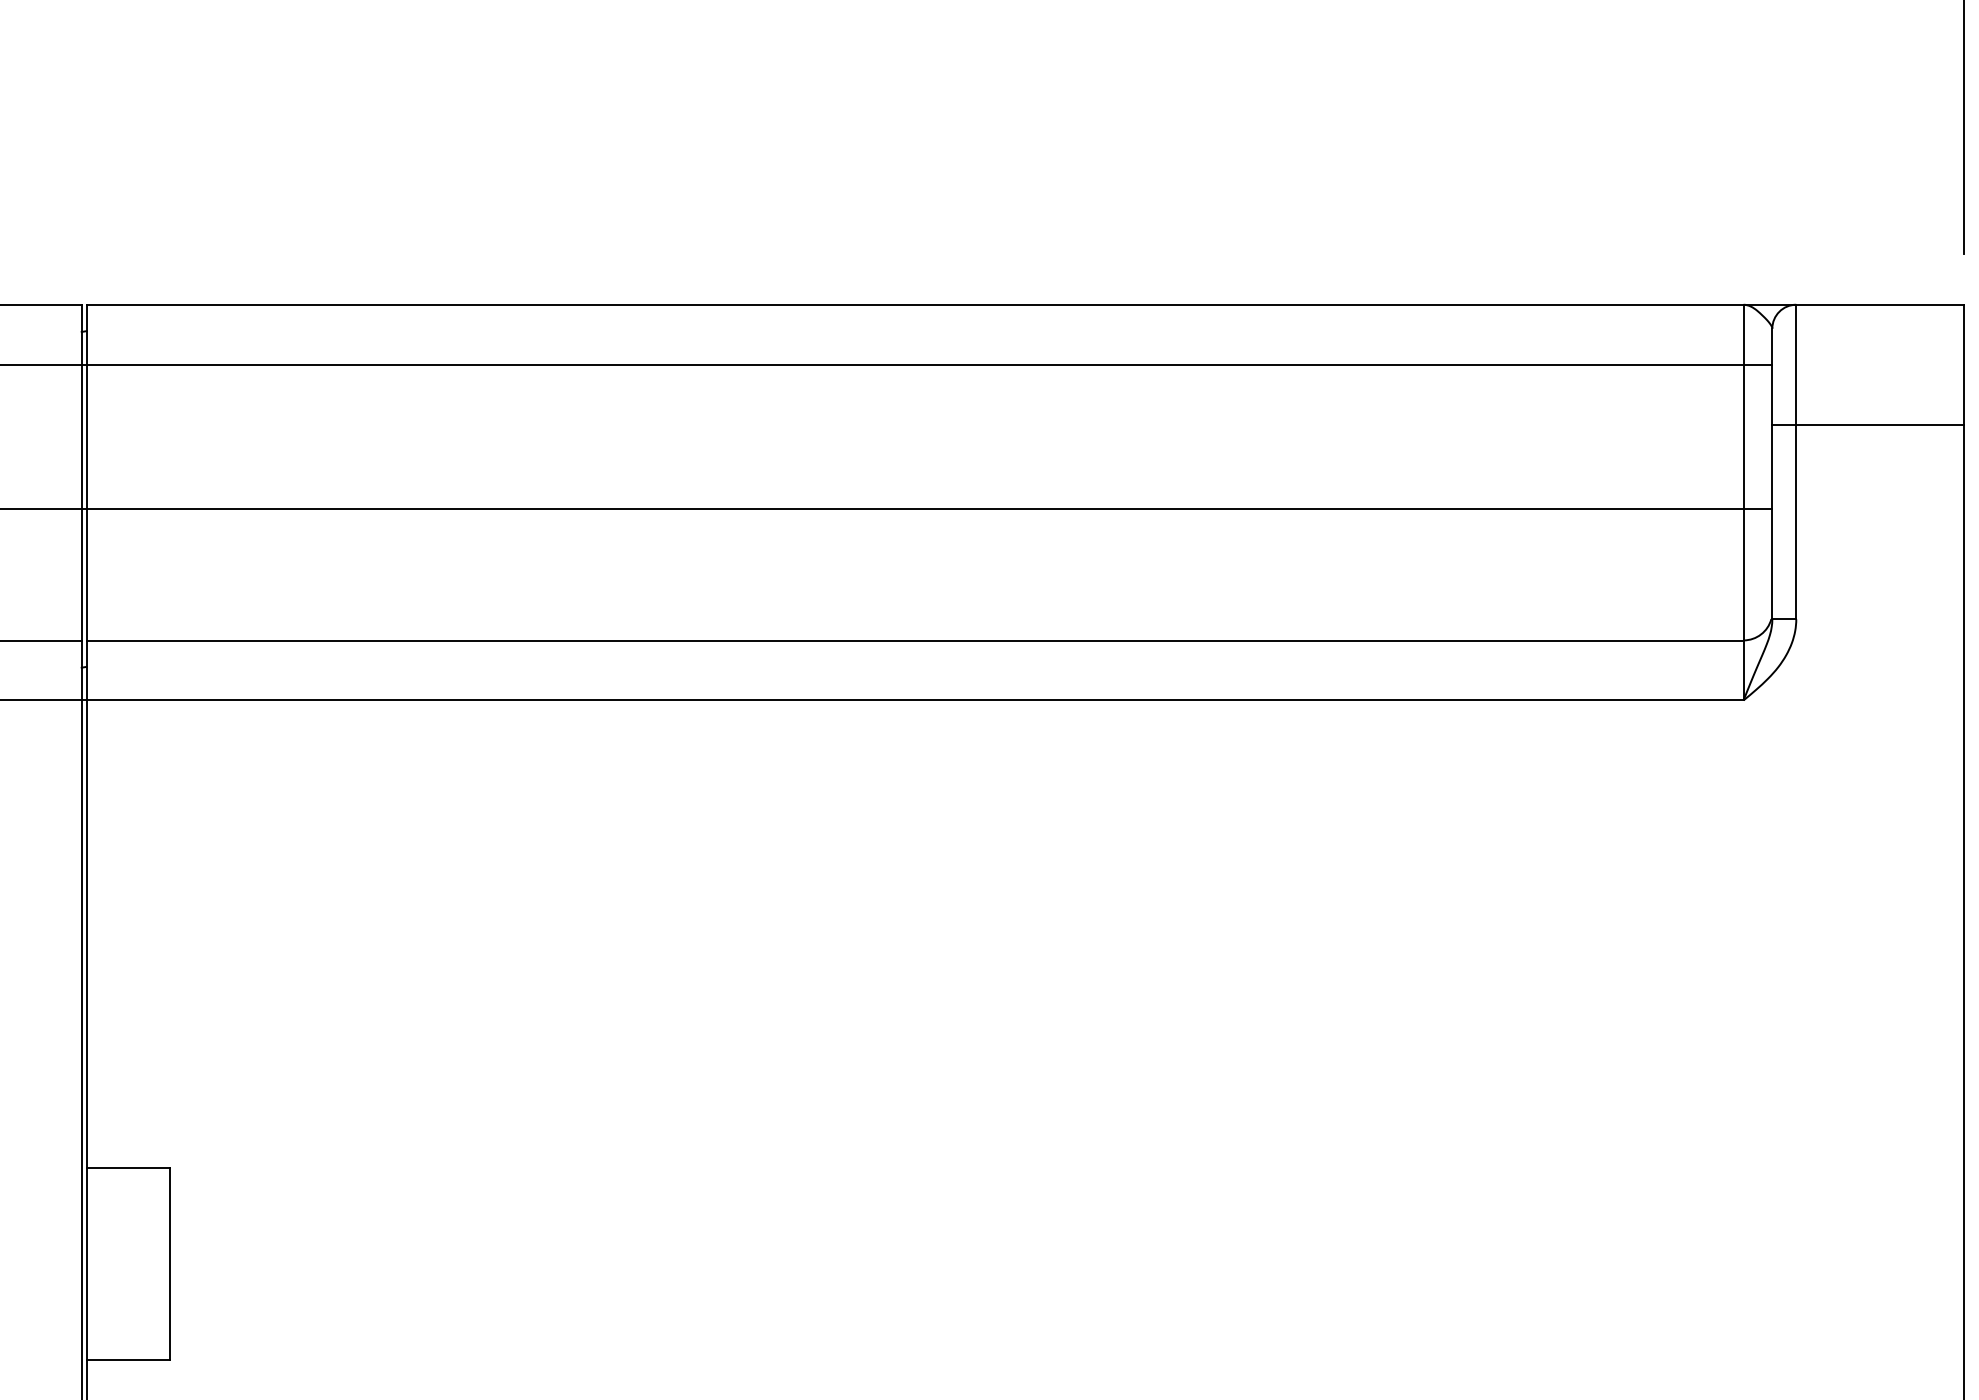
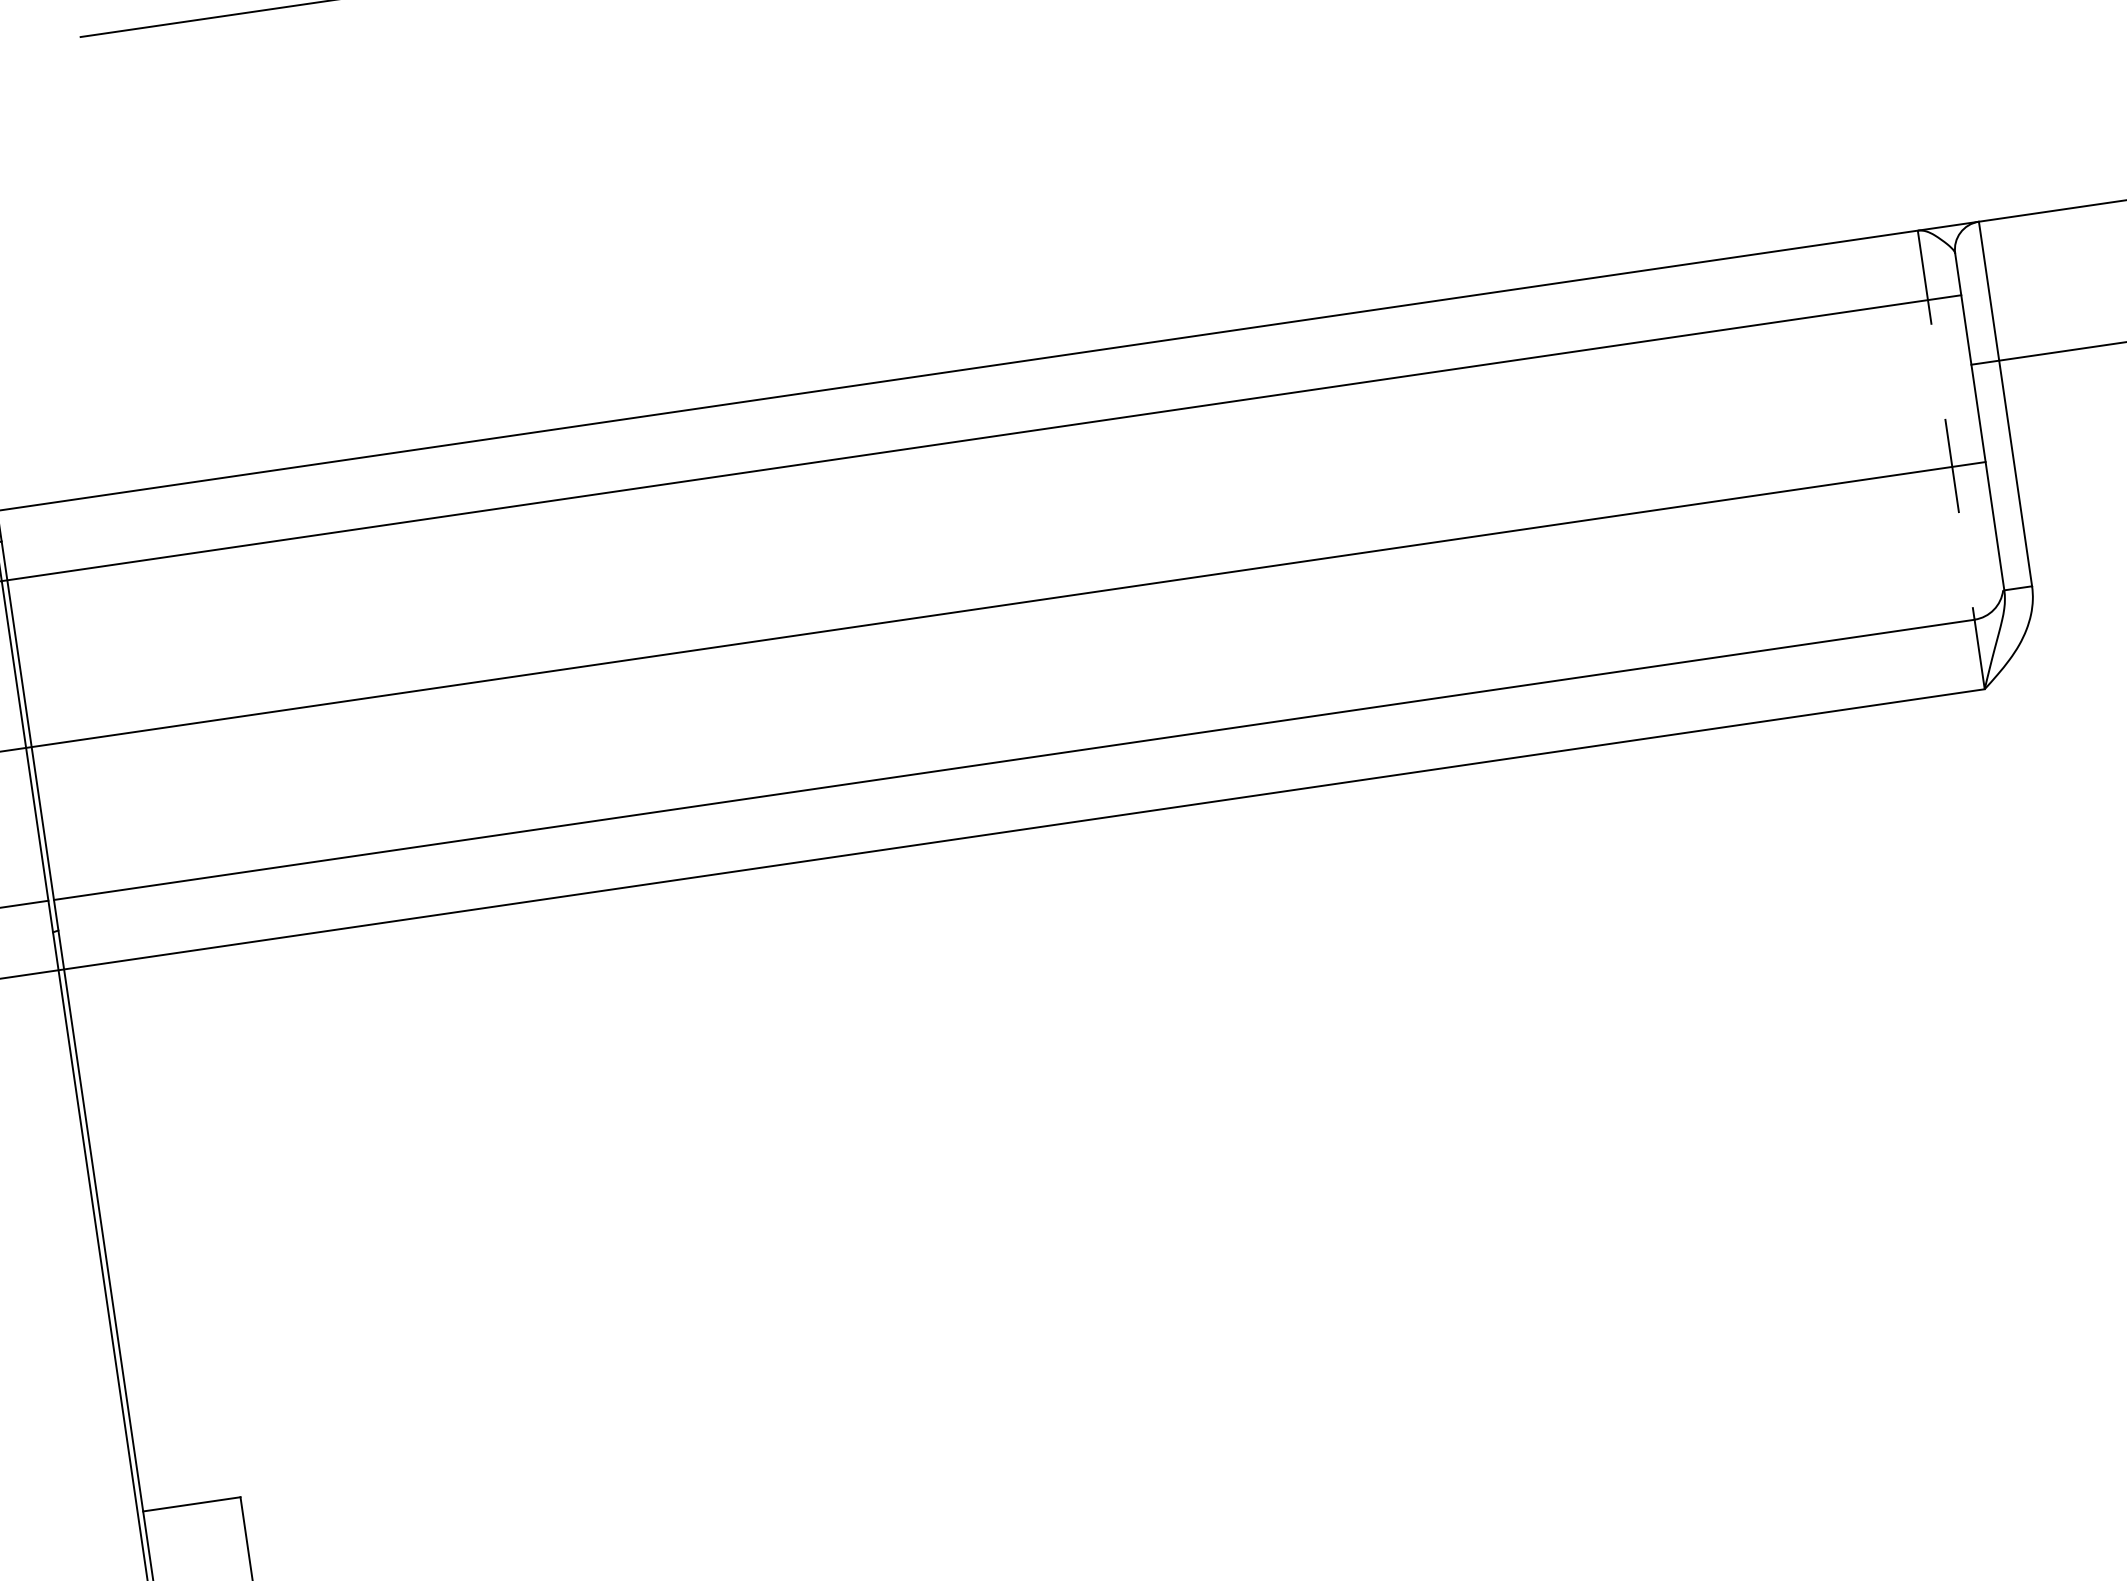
line: (1743, 502) -> (1951, 459), solid -> dashed

